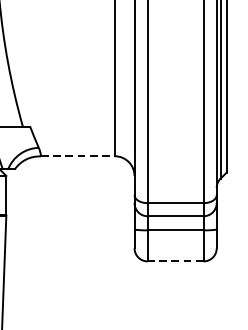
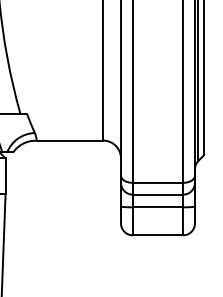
line: (78, 156) -> (70, 140), dashed -> solid
line: (175, 261) -> (157, 235), dashed -> solid

